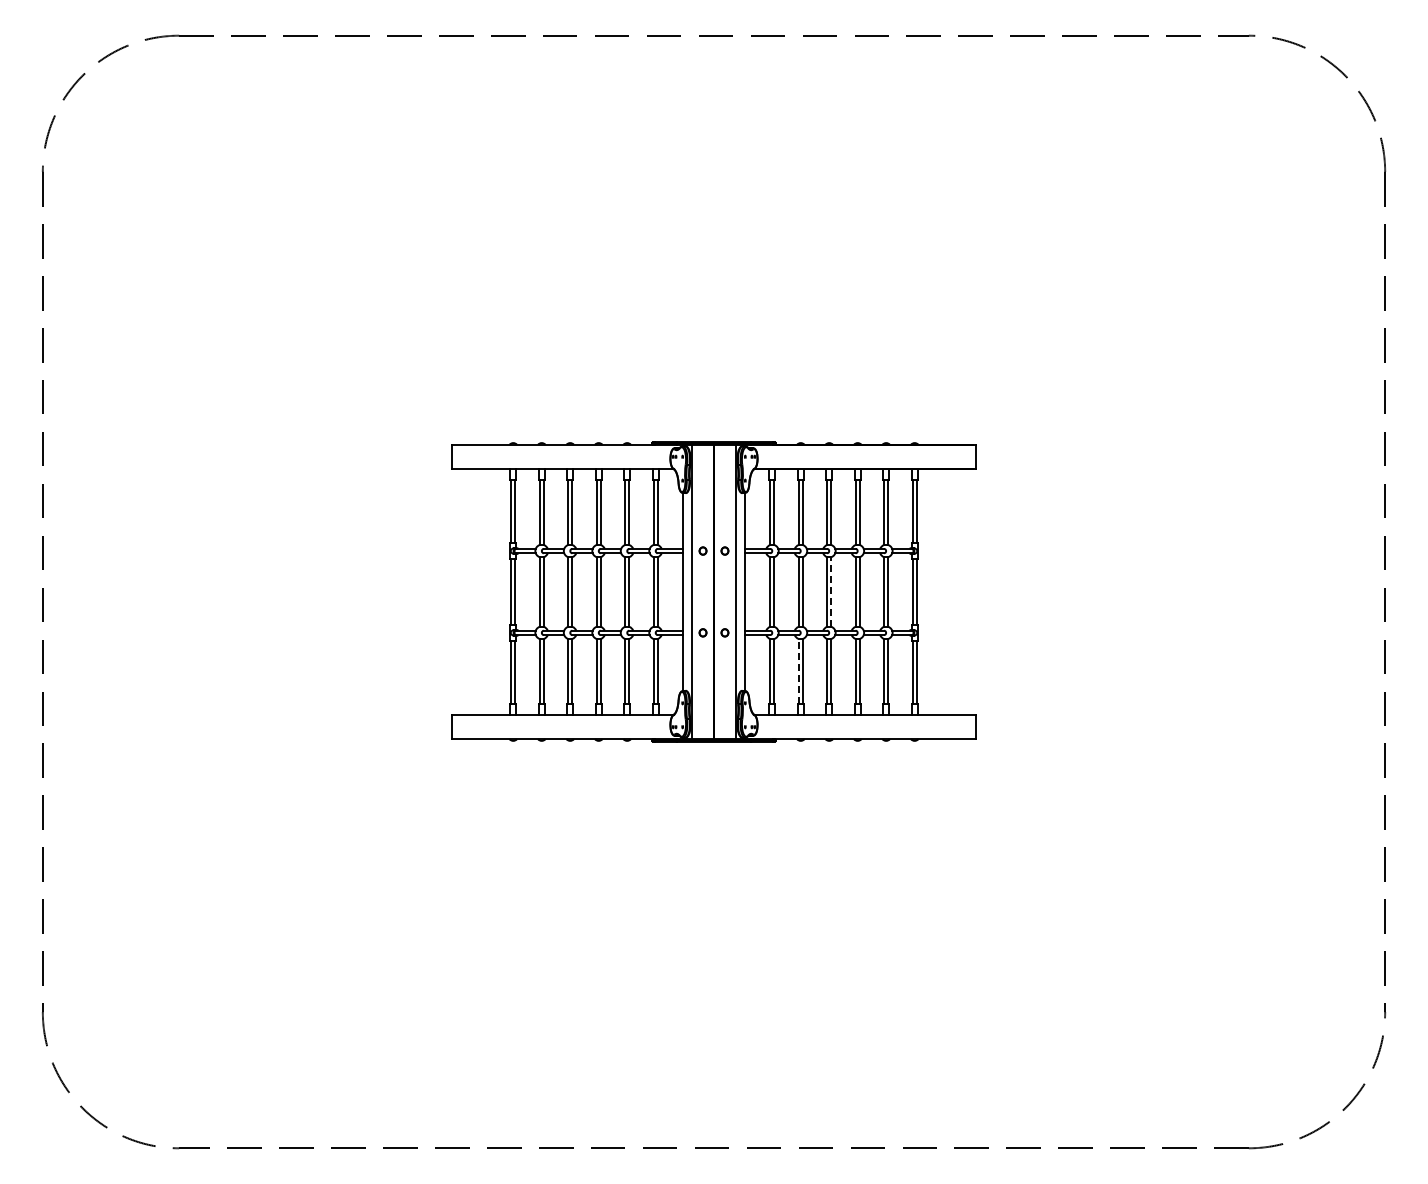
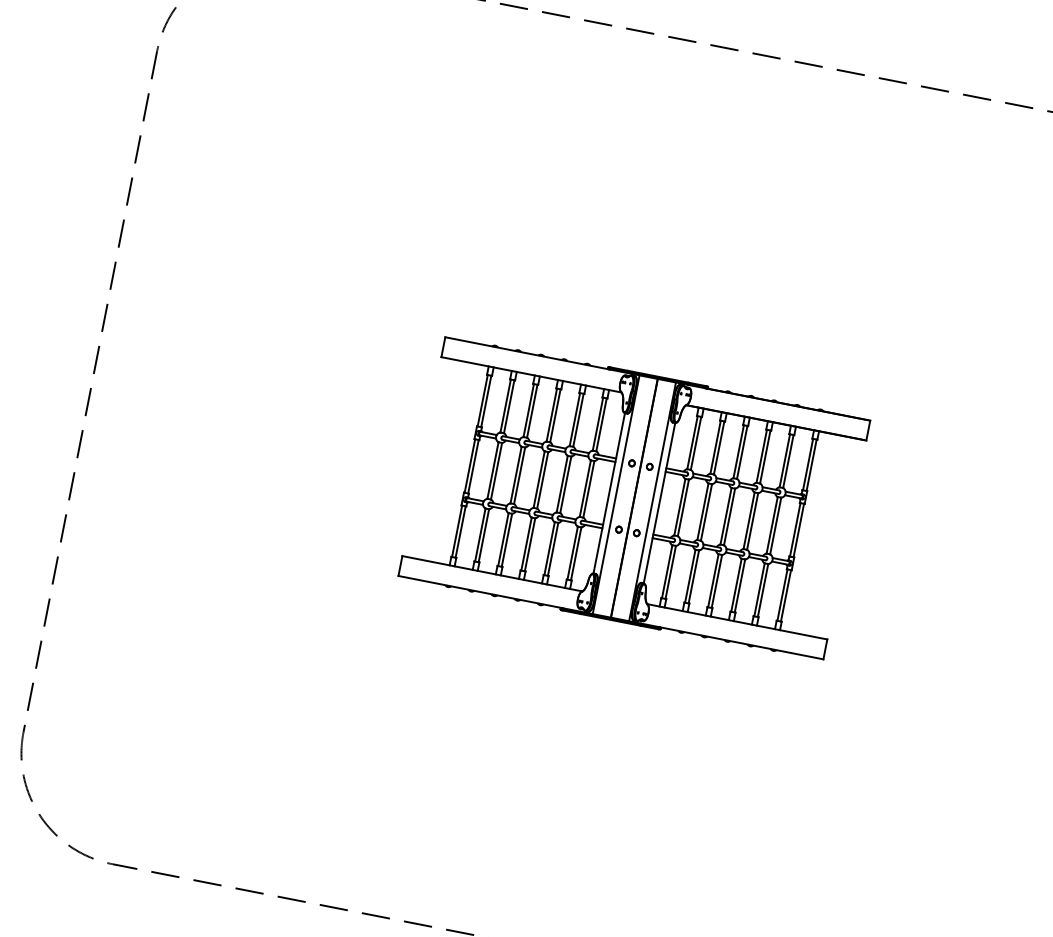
line: (831, 591) -> (729, 516), dashed -> solid
line: (798, 671) -> (690, 576), dashed -> solid

